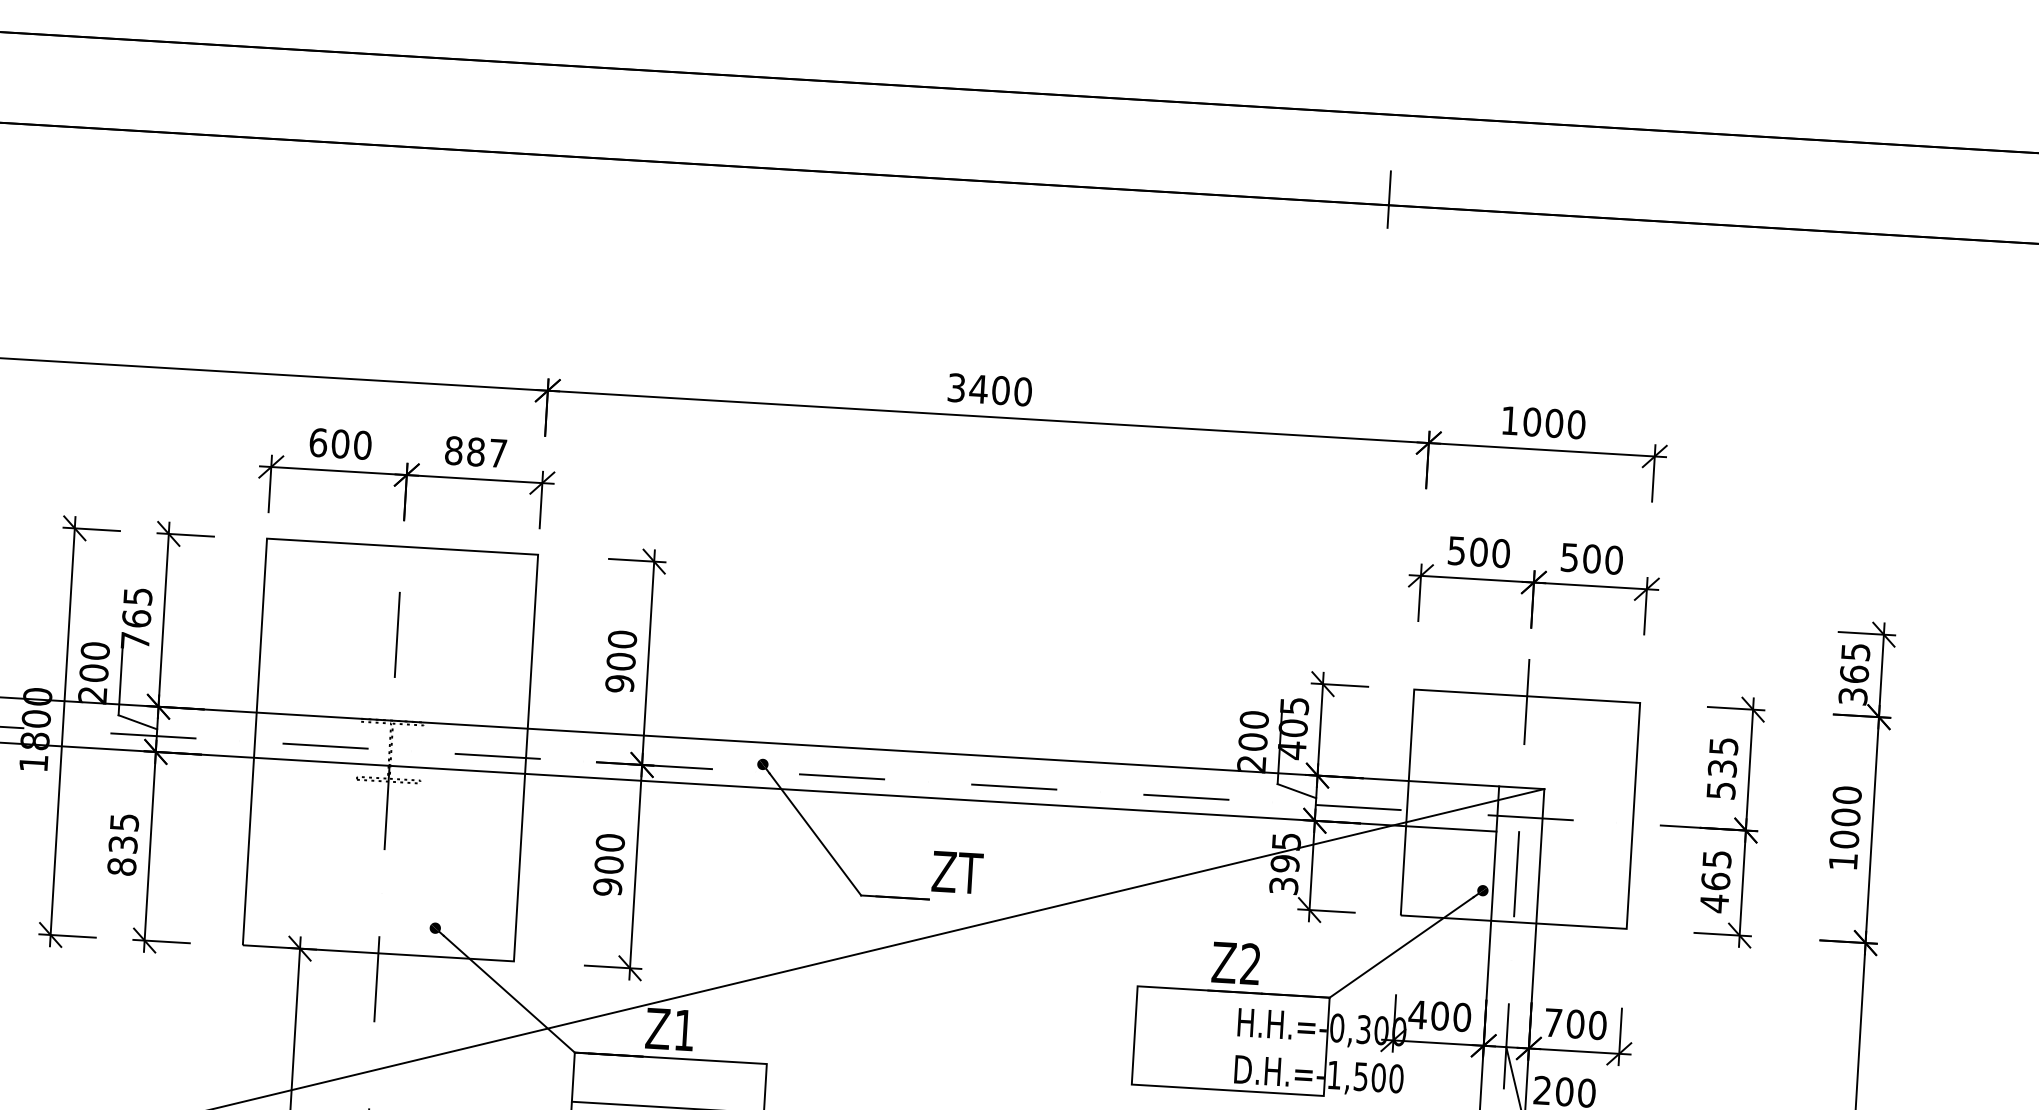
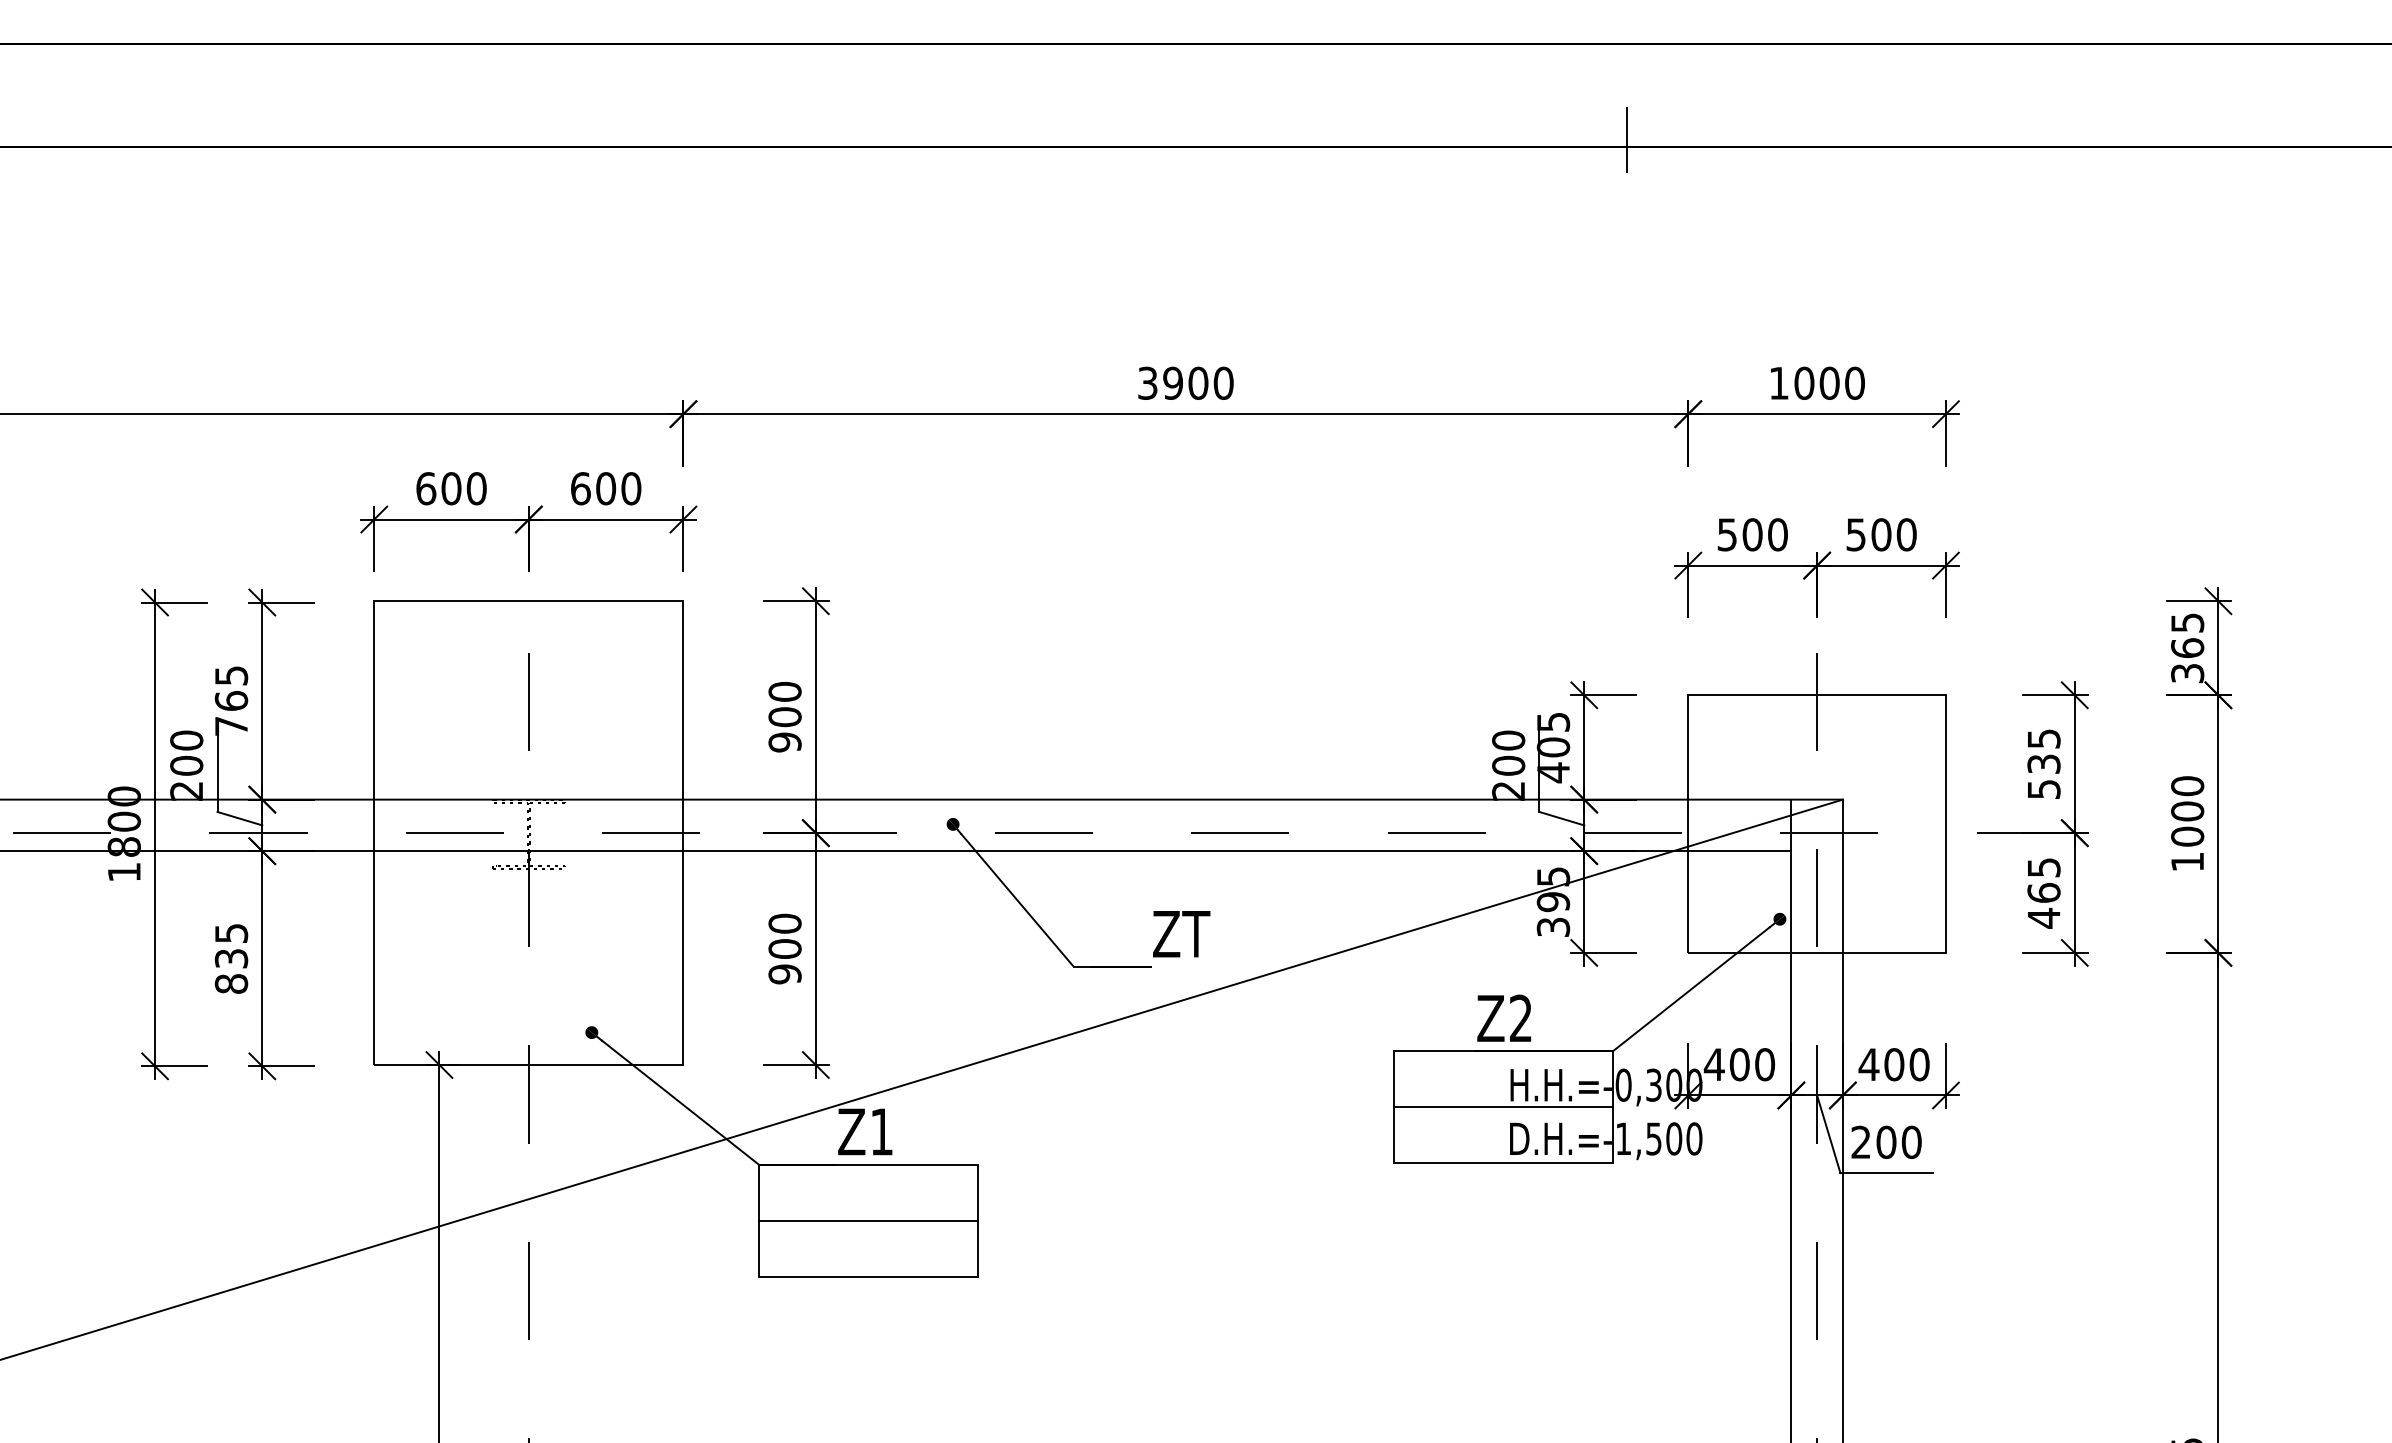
text: (978, 388) -> (1172, 382), 3400 -> 3900
text: (476, 451) -> (606, 488), 887 -> 600
text: (1552, 1022) -> (1868, 1064), 700 -> 400
line: (1230, 1041) -> (1503, 1107), added

